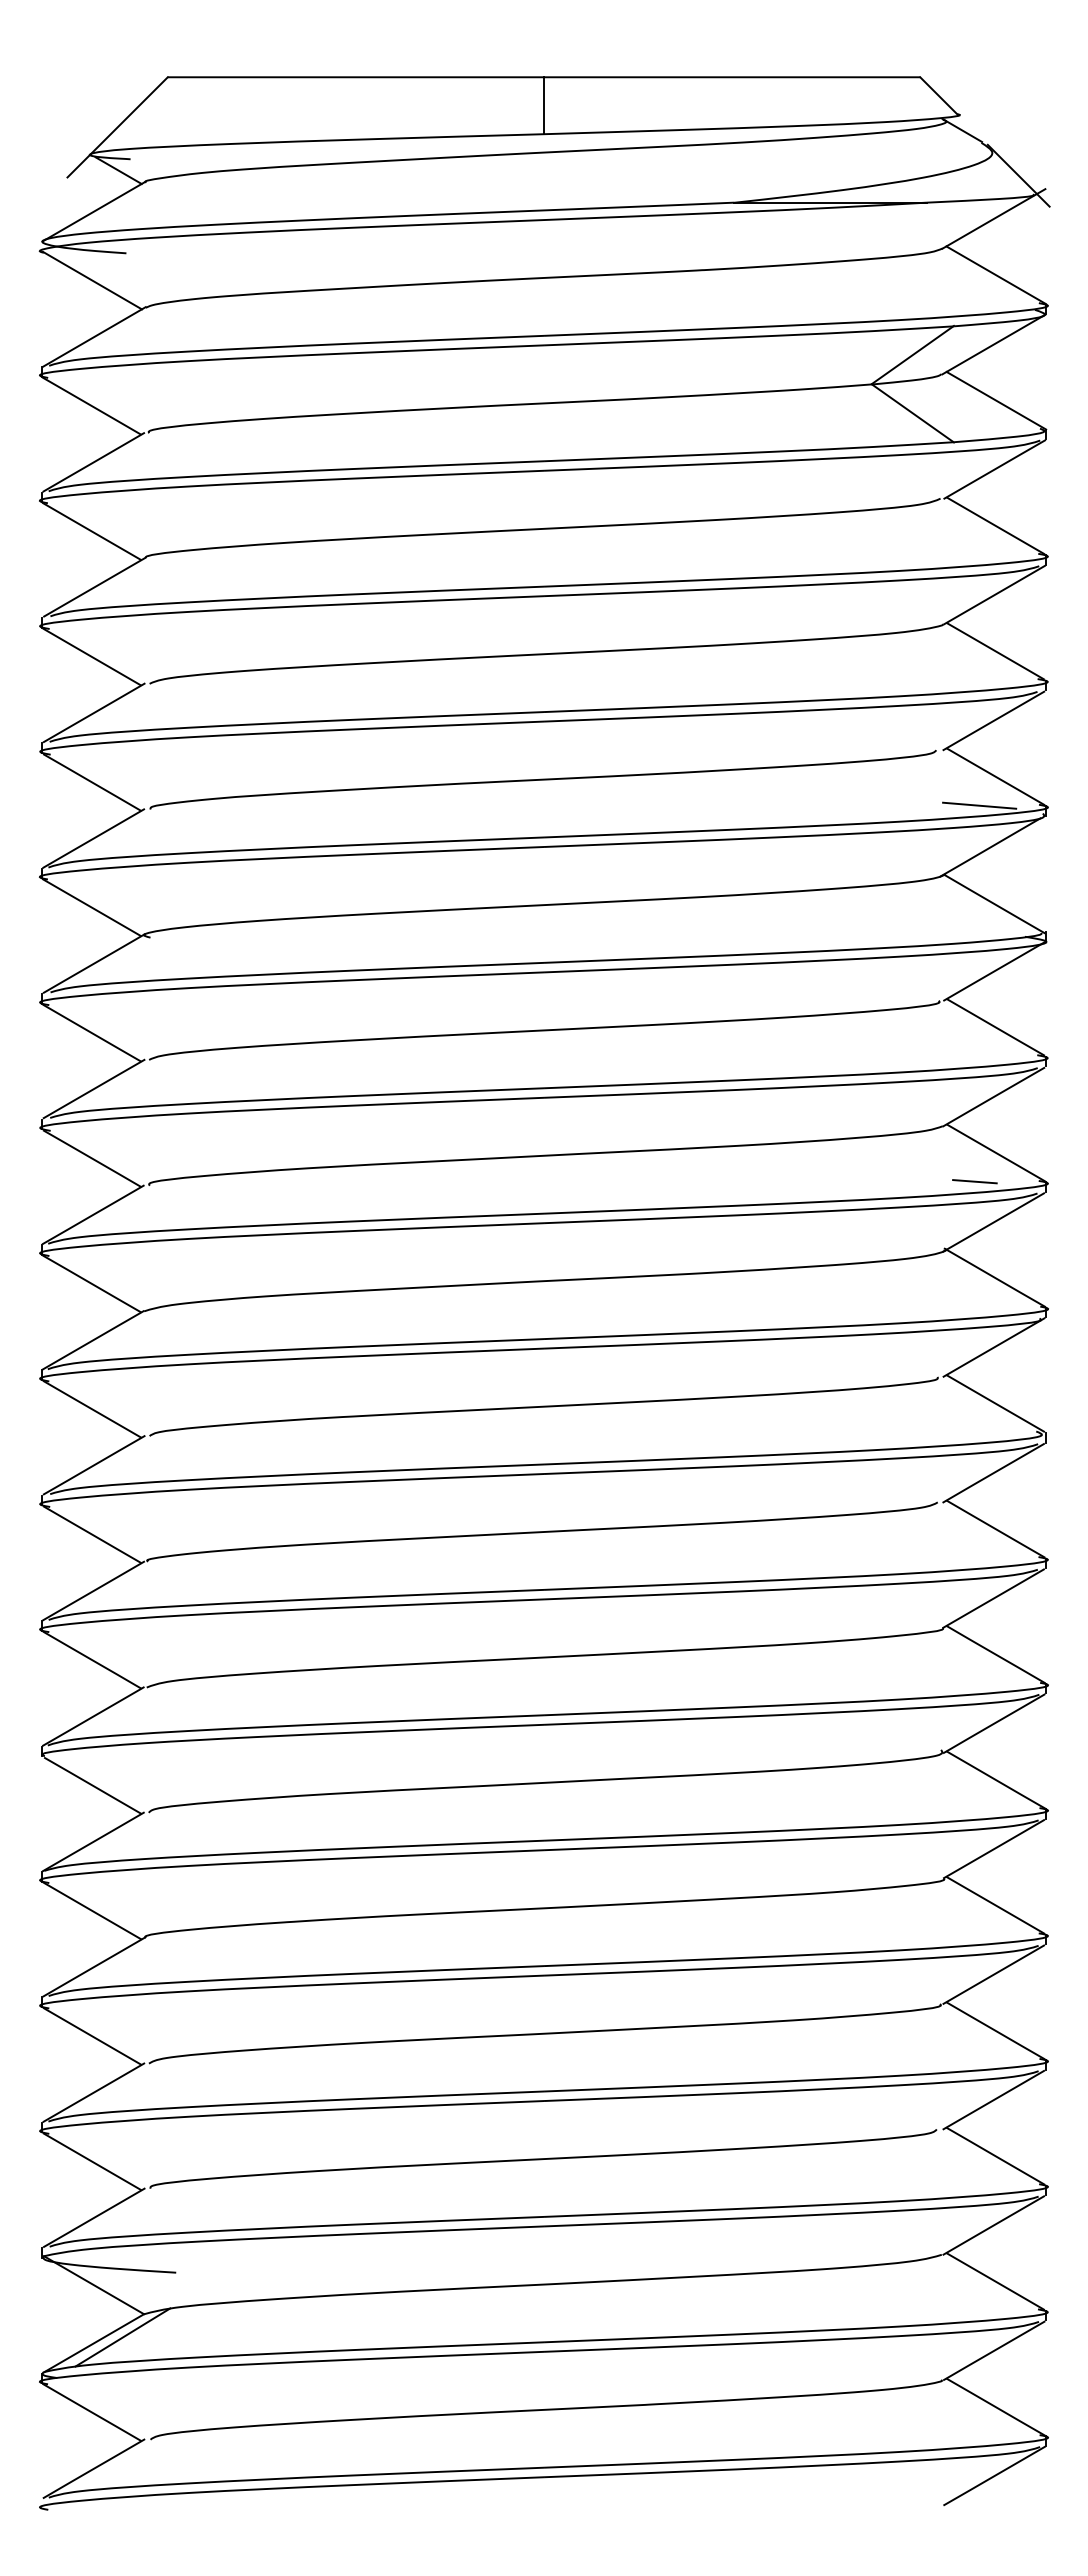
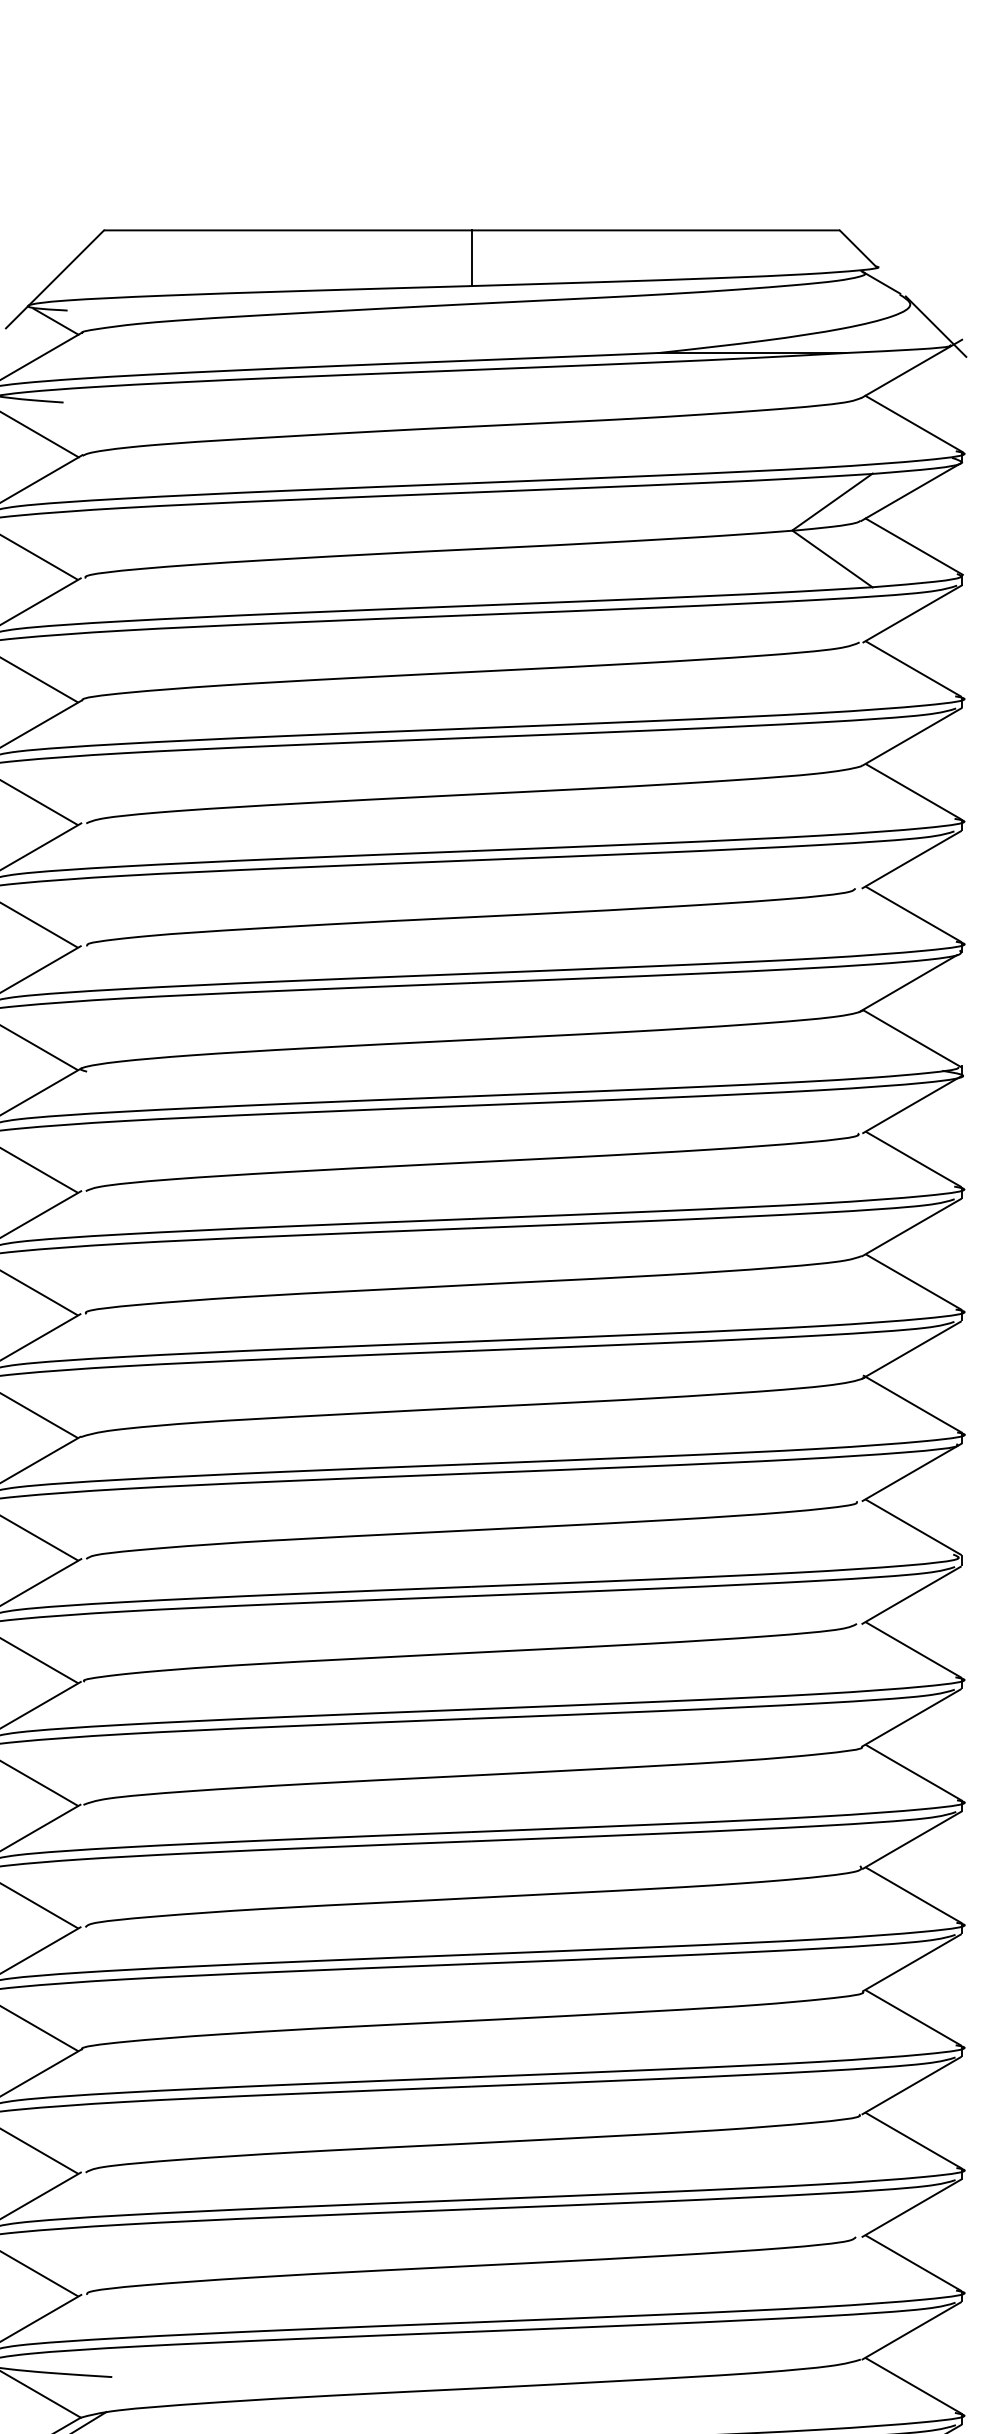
line: (979, 805) -> (897, 942), removed
line: (974, 1181) -> (892, 1310), removed

